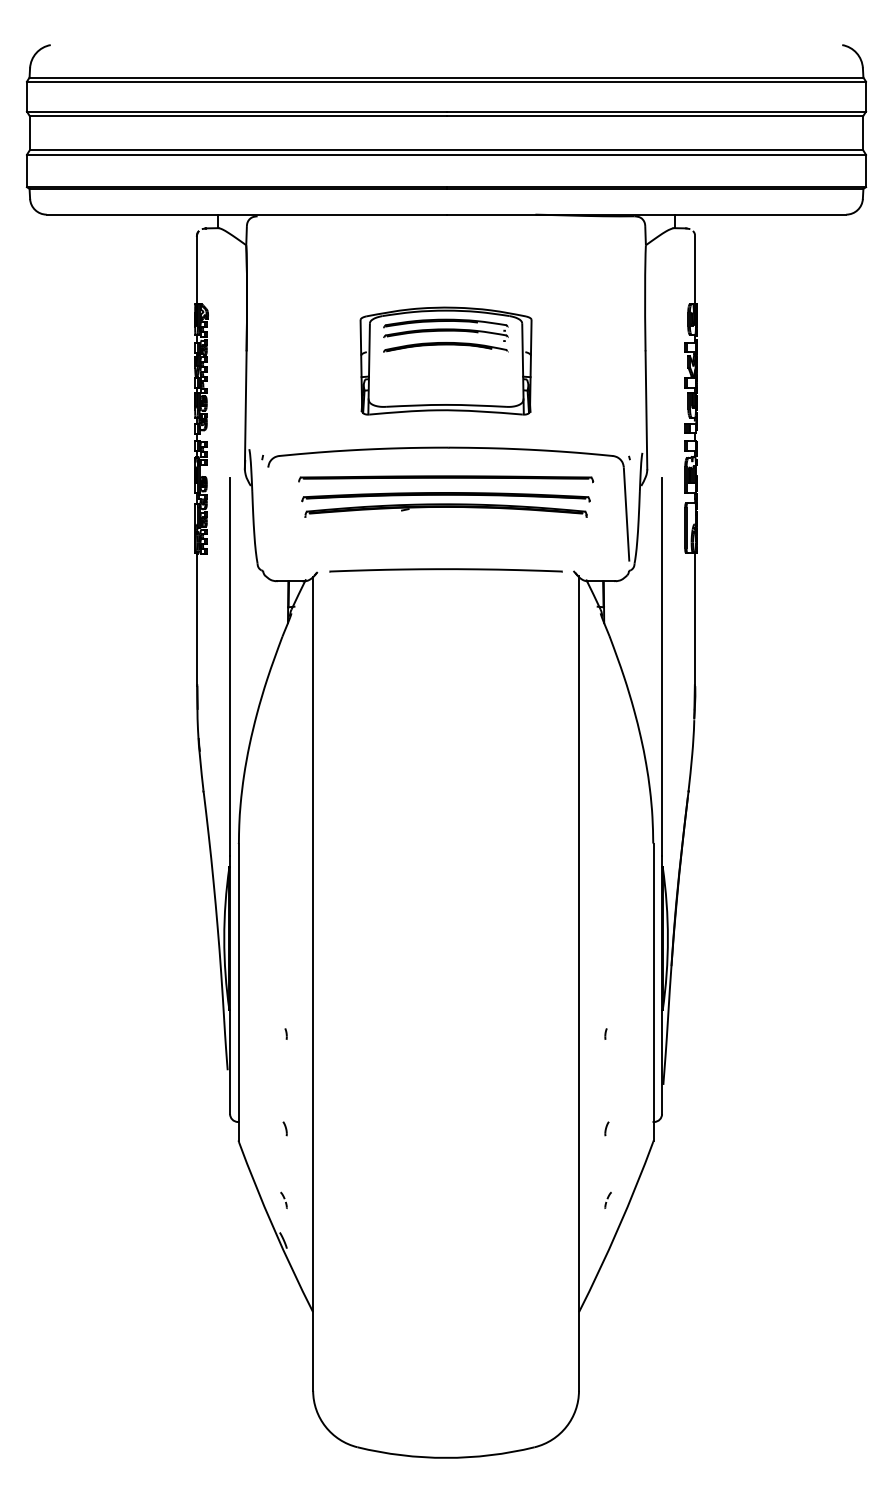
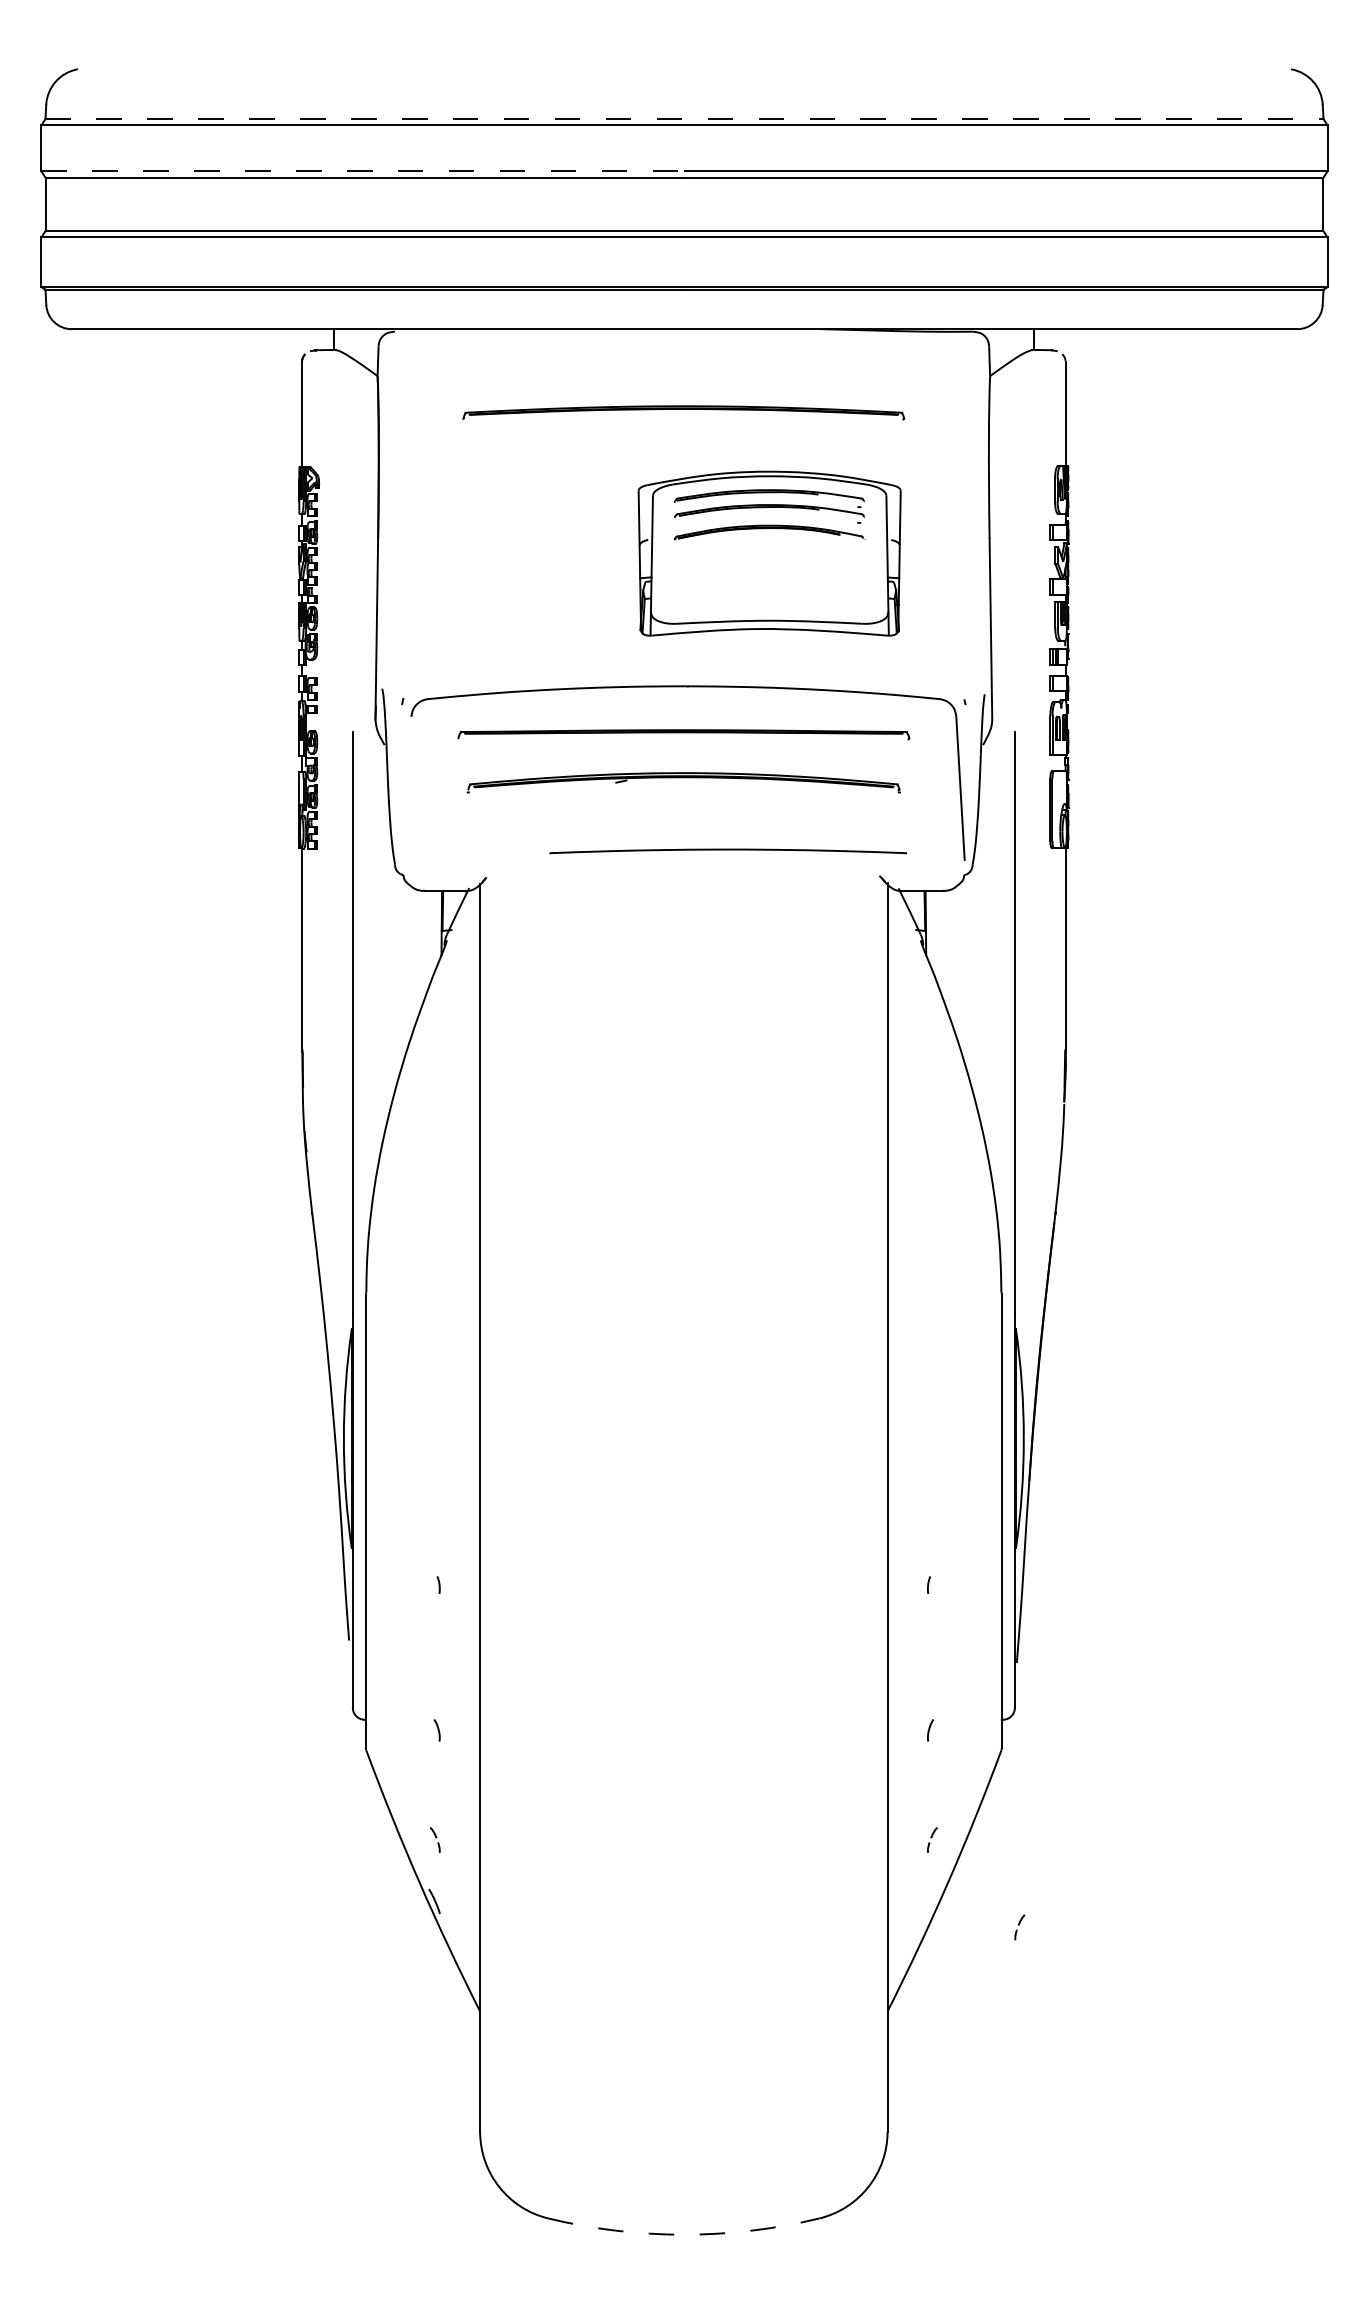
line: (446, 77) -> (684, 118), solid -> dashed
line: (236, 111) -> (362, 171), solid -> dashed
part: (445, 360) -> (768, 552), moved
part: (445, 497) -> (682, 413), moved
part: (445, 570) -> (727, 851), moved
part: (664, 1256) -> (1018, 1926), added
arc: (446, 1457) -> (684, 2234), solid -> dashed

